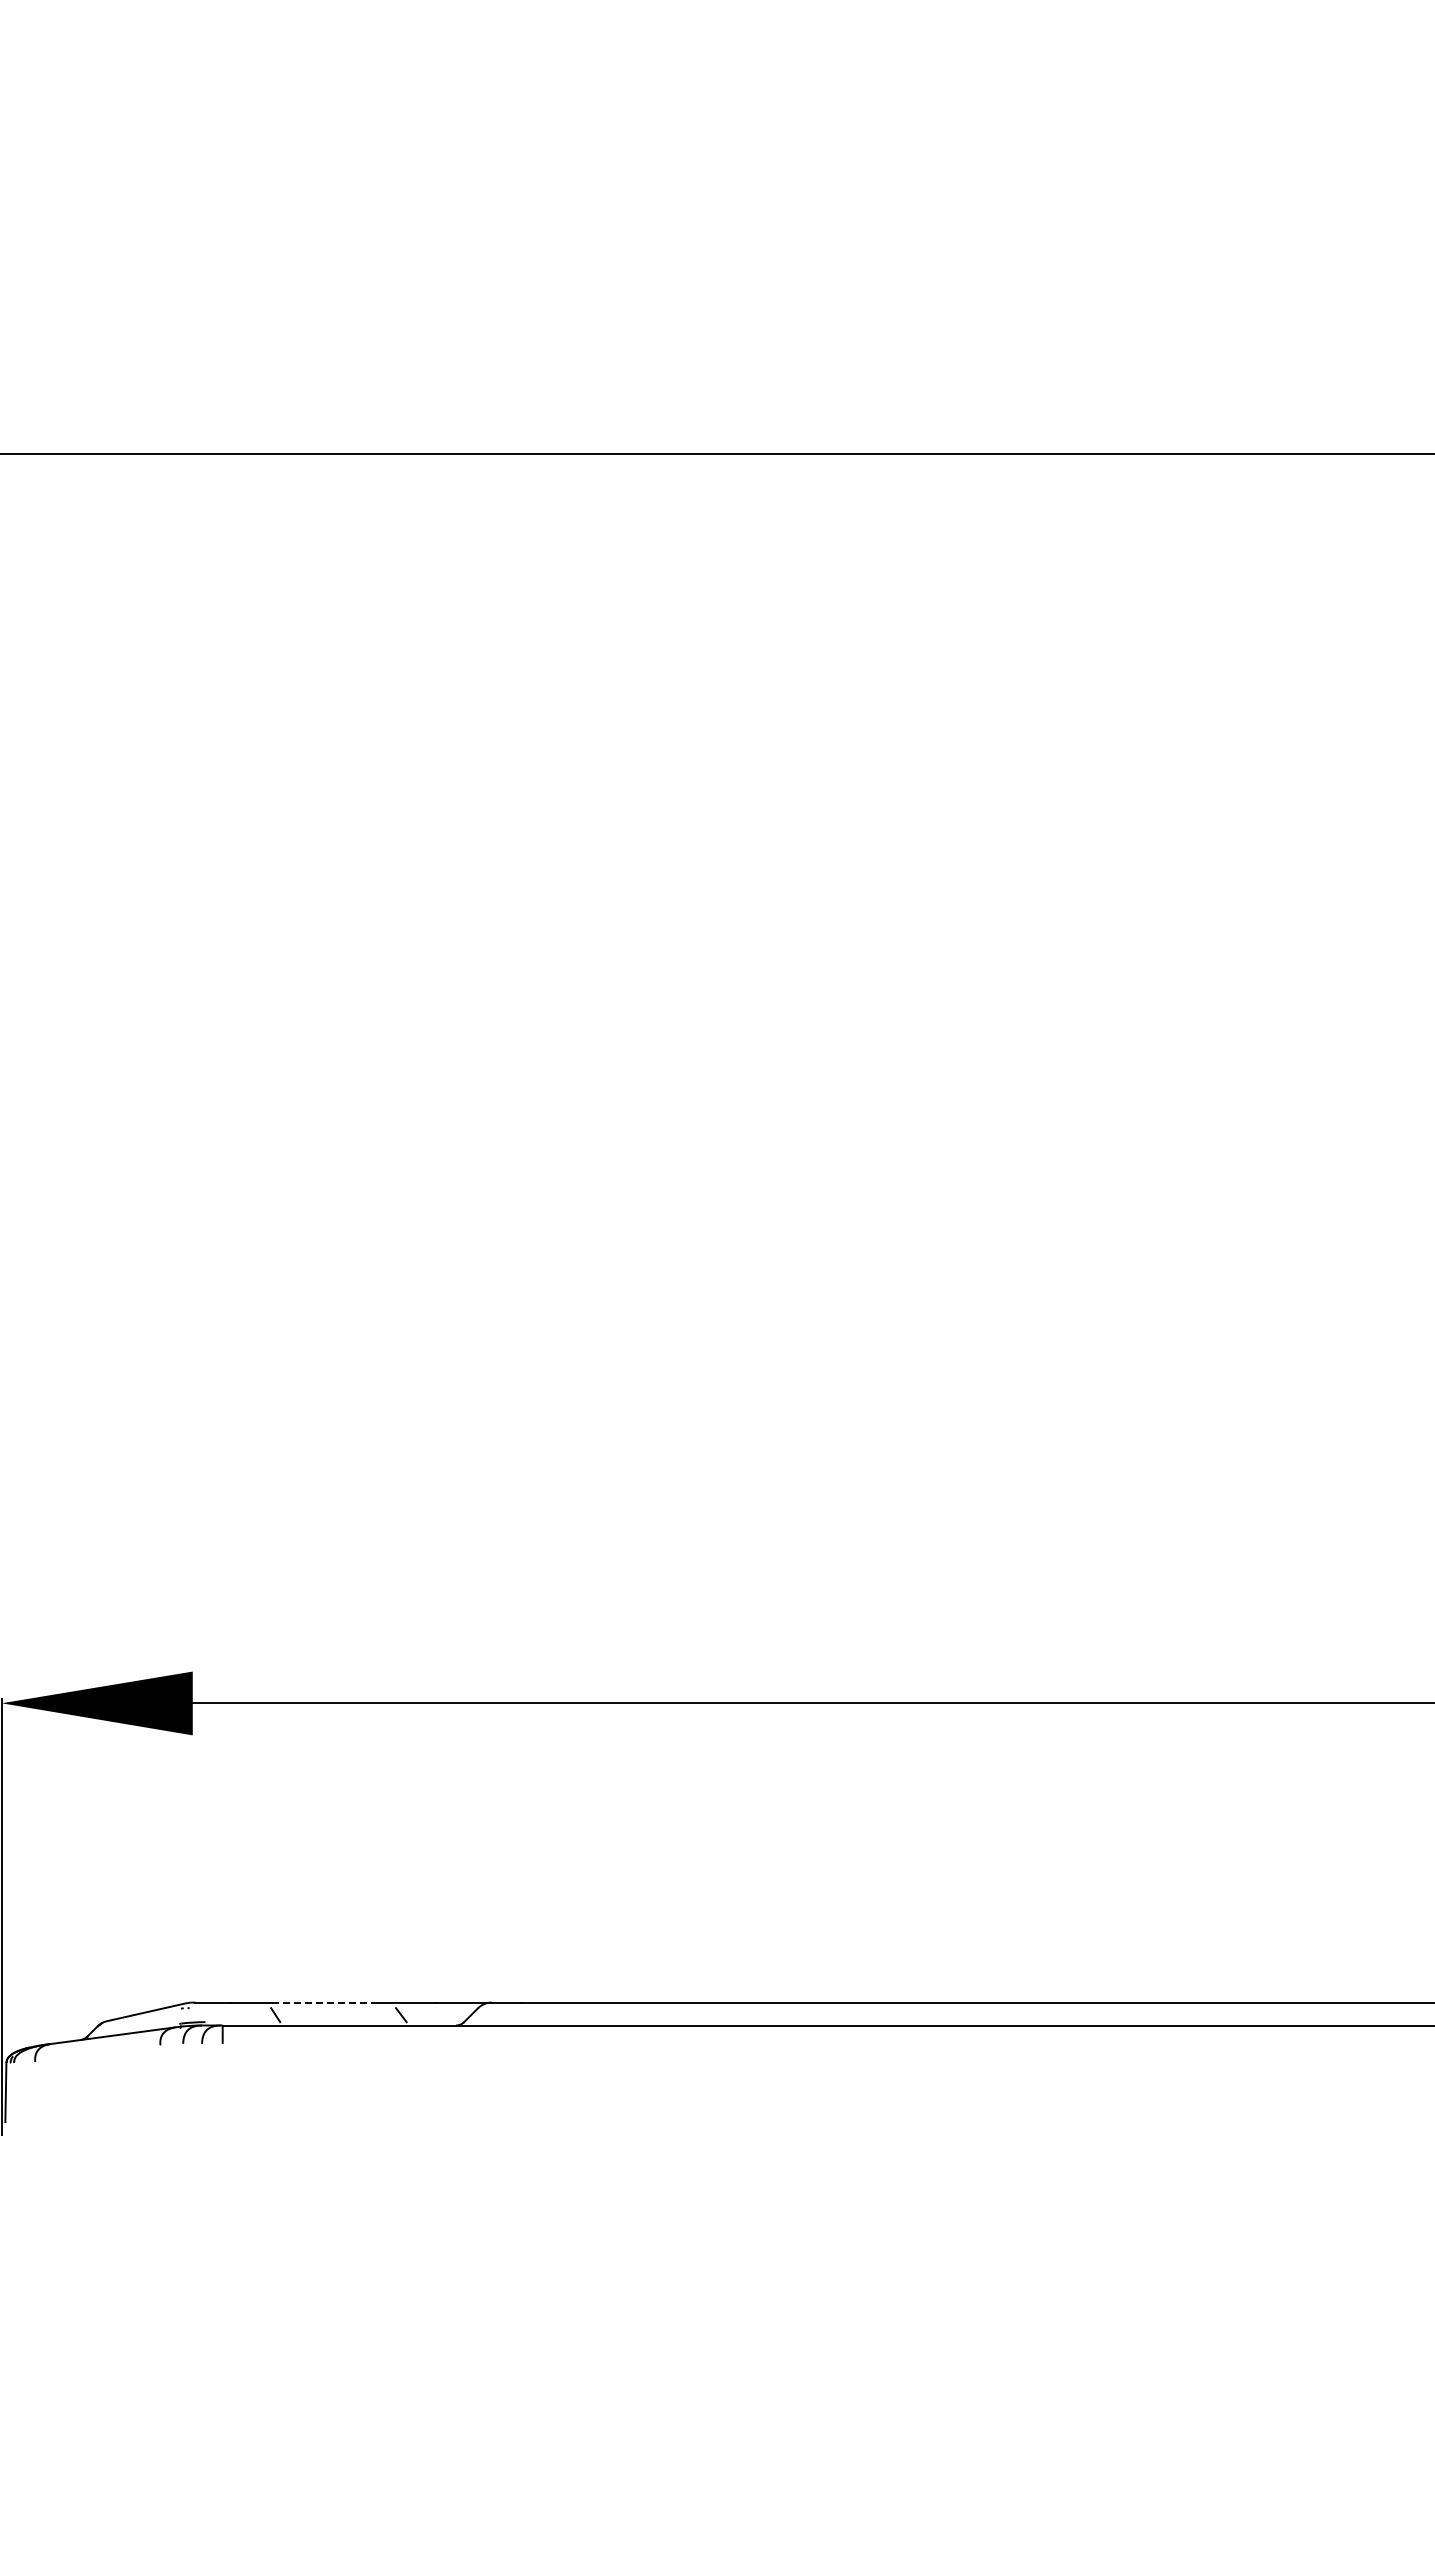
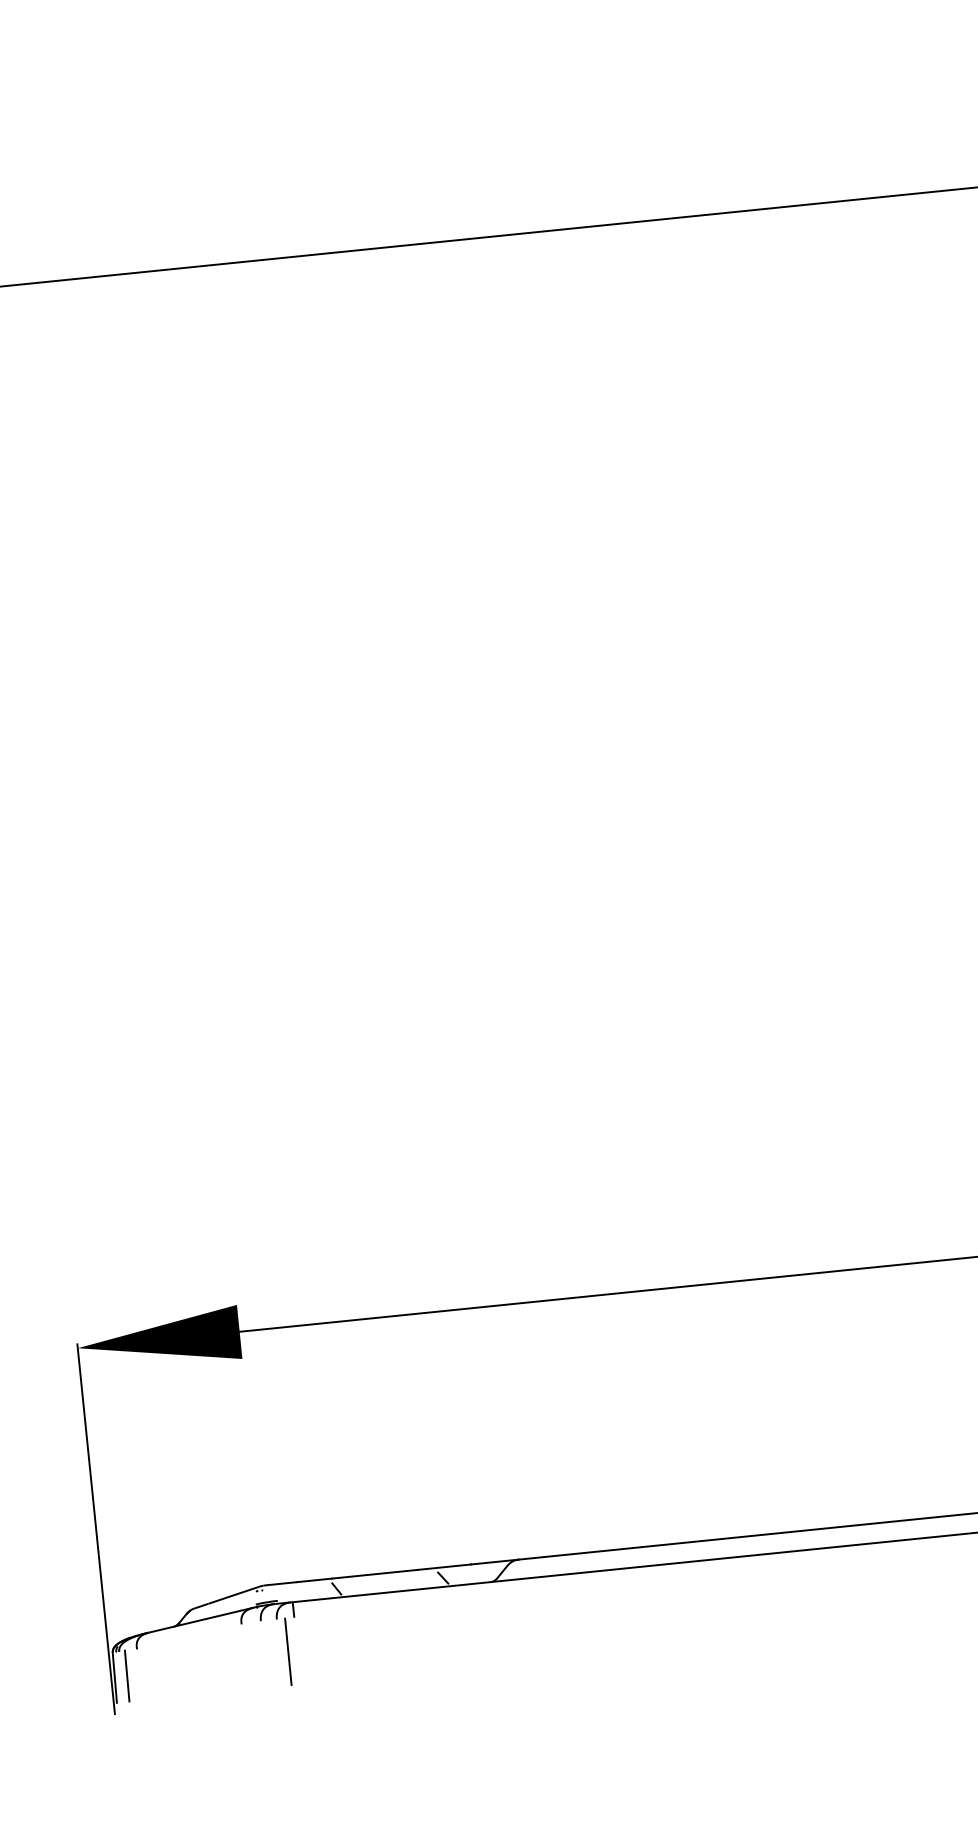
line: (322, 2002) -> (375, 1574), dashed -> solid
line: (211, 2082) -> (288, 1651), added
line: (20, 2092) -> (127, 1676), added

